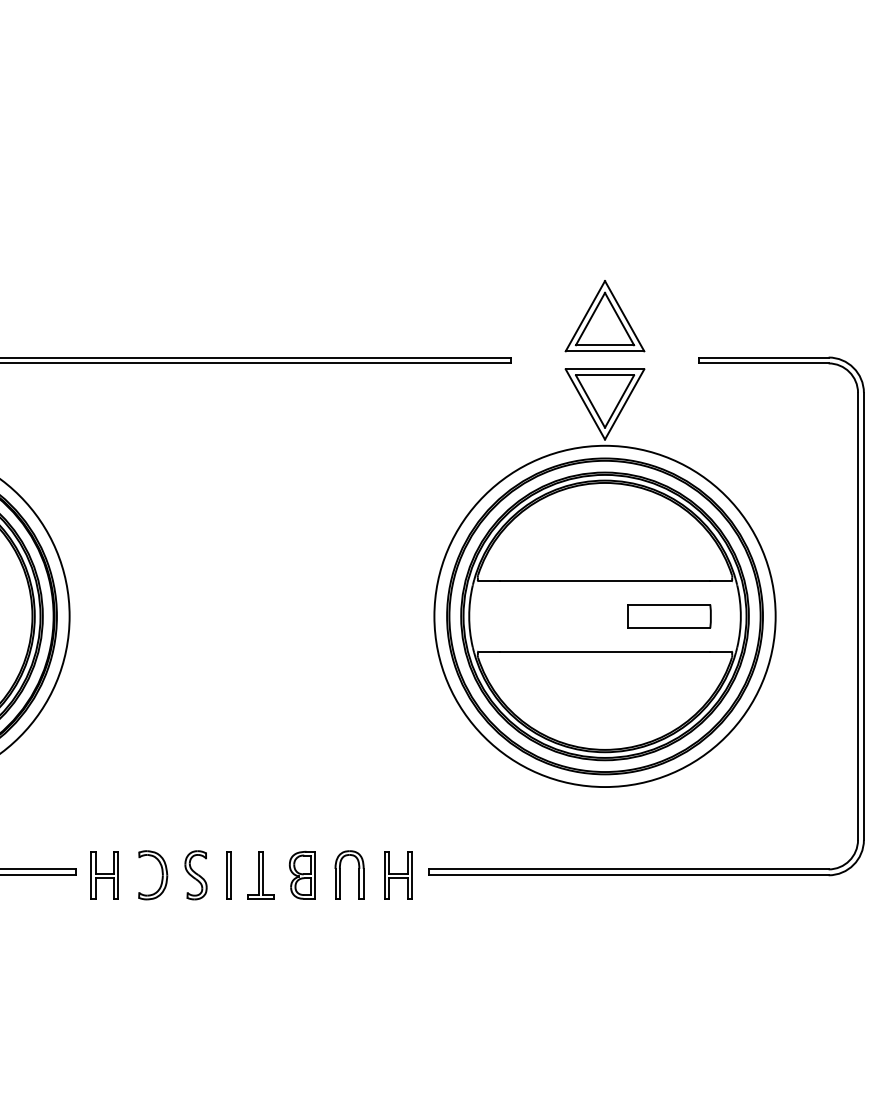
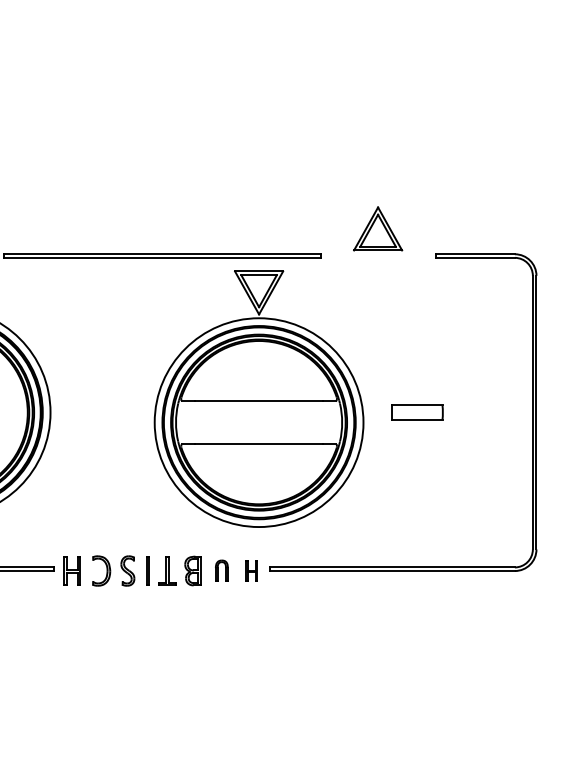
part: (604, 576) -> (258, 398), moved
part: (349, 874) -> (221, 570), size x0.7
part: (398, 874) -> (251, 570), size x0.7

